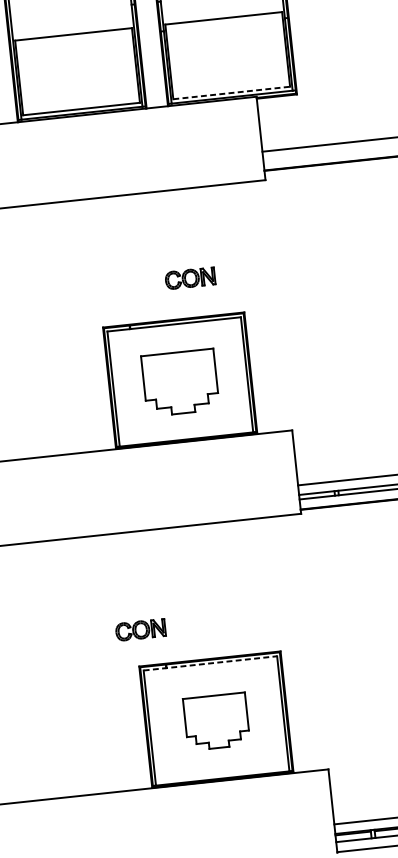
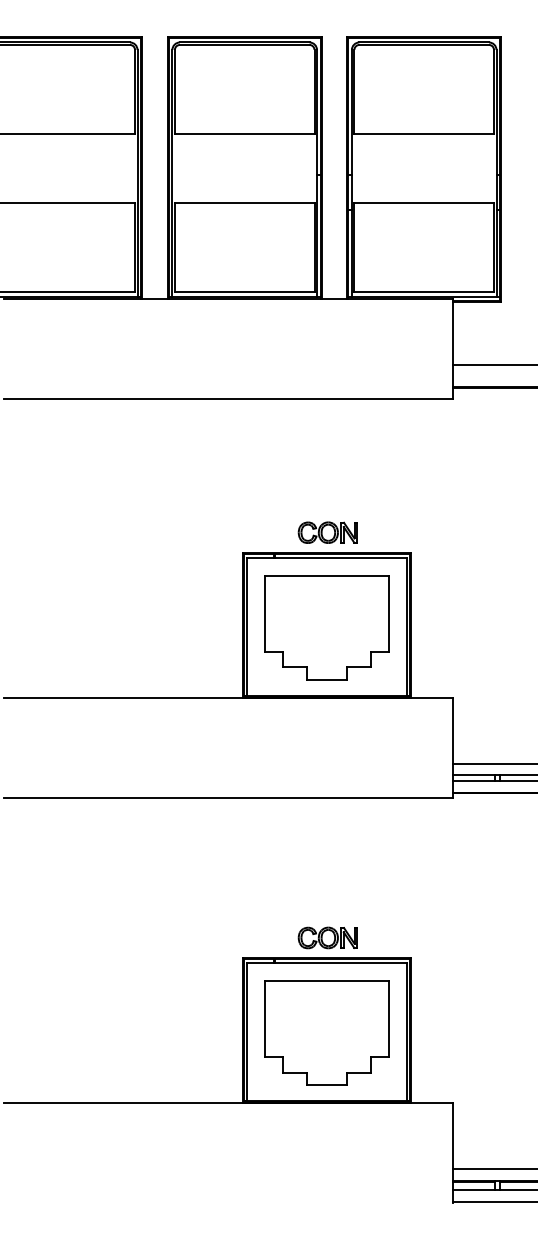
line: (231, 92) -> (424, 291), dashed -> solid
part: (190, 278) -> (327, 532), moved
part: (180, 382) -> (326, 627), size x1.43
part: (140, 629) -> (327, 937), moved
line: (210, 663) -> (326, 963), dashed -> solid
part: (216, 721) -> (326, 1032), size x1.67

